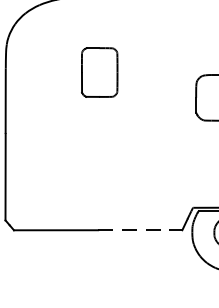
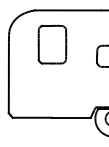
part: (99, 72) -> (52, 44), size x1.67
line: (140, 229) -> (71, 117), dashed -> solid

